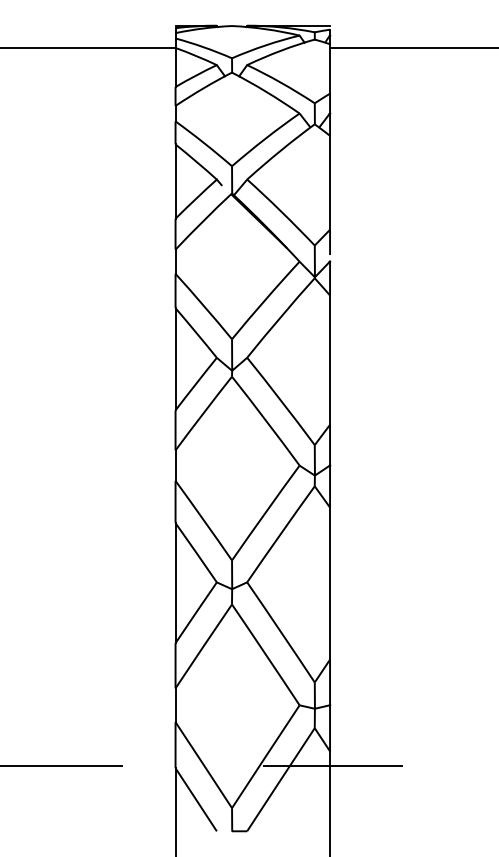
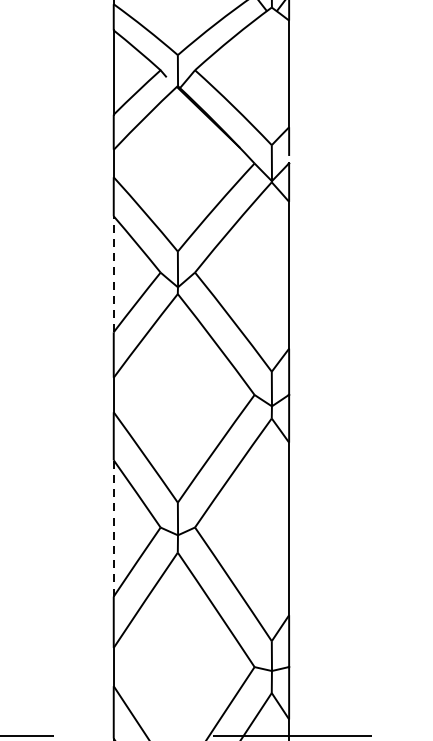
line: (175, 358) -> (113, 273), solid -> dashed
line: (175, 582) -> (113, 527), solid -> dashed

